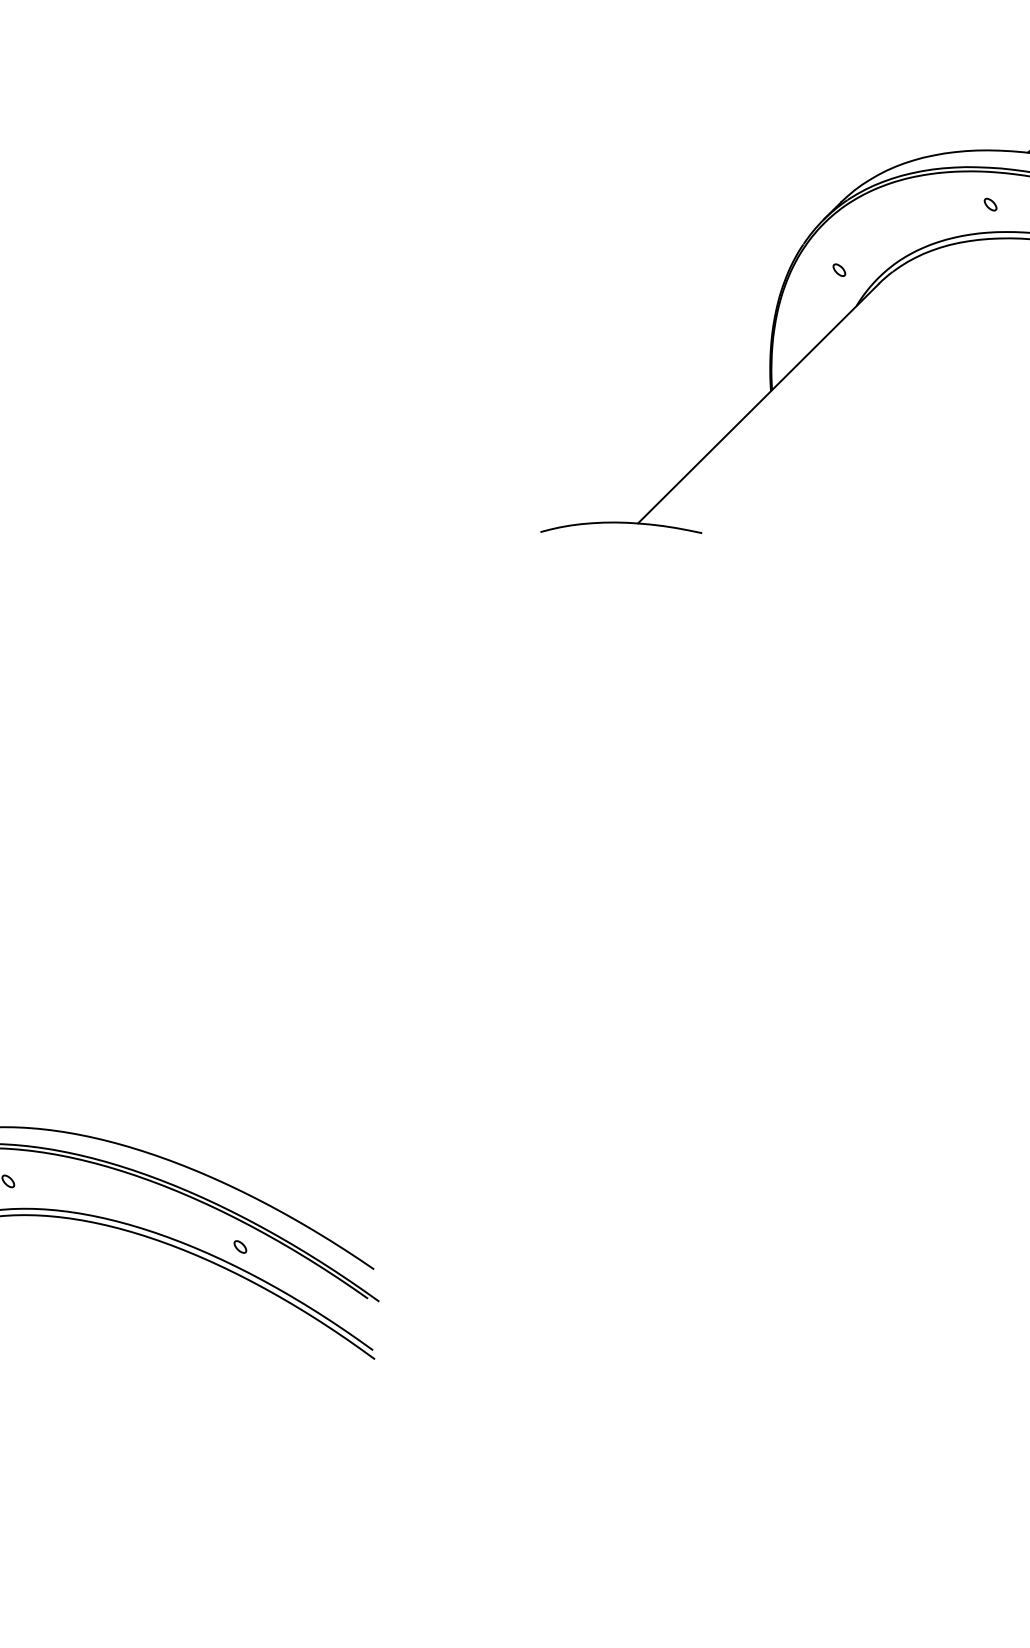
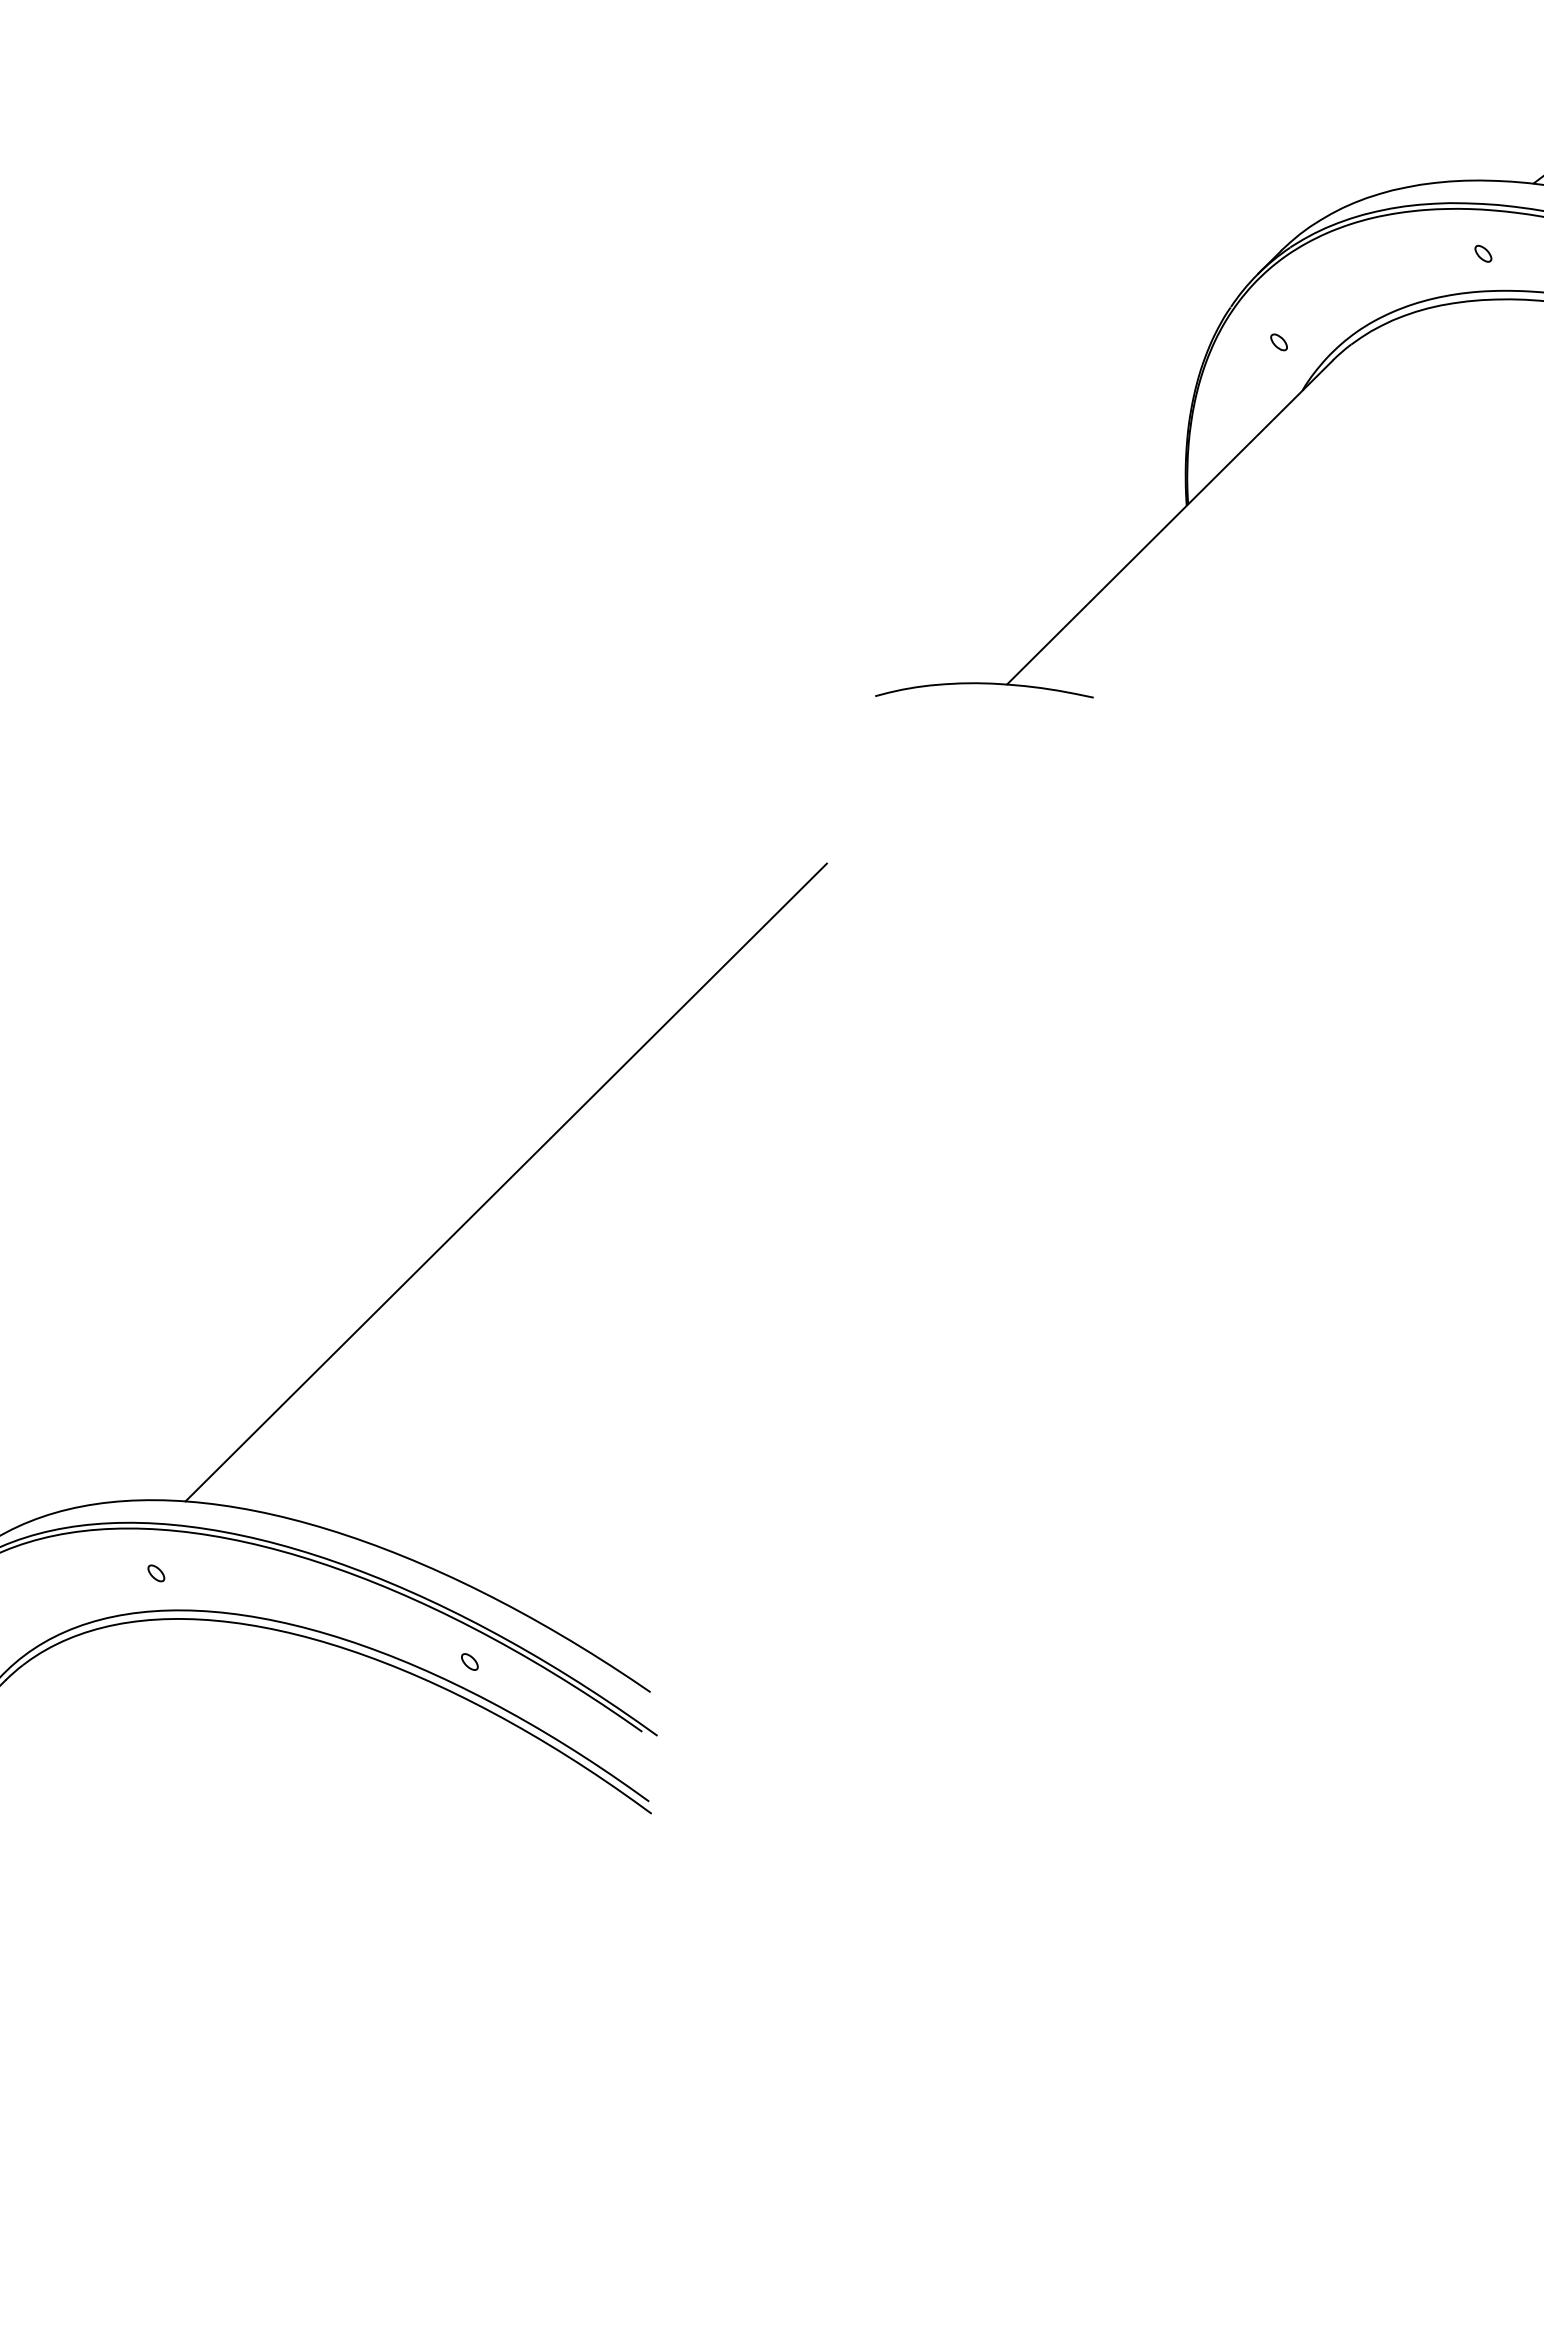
line: (266, 892) -> (505, 1182), added

